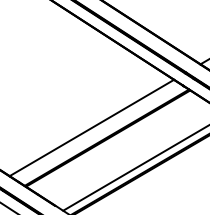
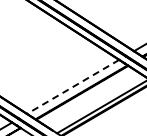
line: (90, 129) -> (72, 87), solid -> dashed

